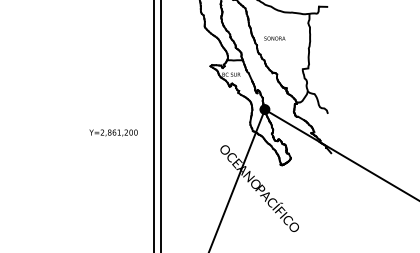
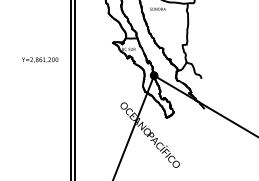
text: (274, 38) -> (157, 9), moved
text: (113, 132) -> (40, 59), moved

